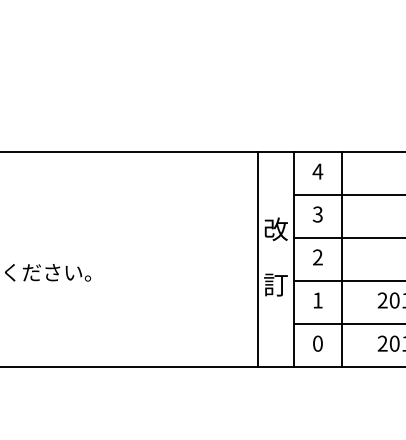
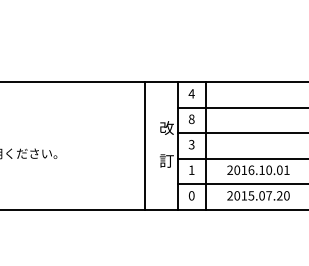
text: (317, 213) -> (191, 118), 3 -> 8
line: (258, 258) -> (145, 145), moved
text: (317, 258) -> (191, 145), 2 -> 3

